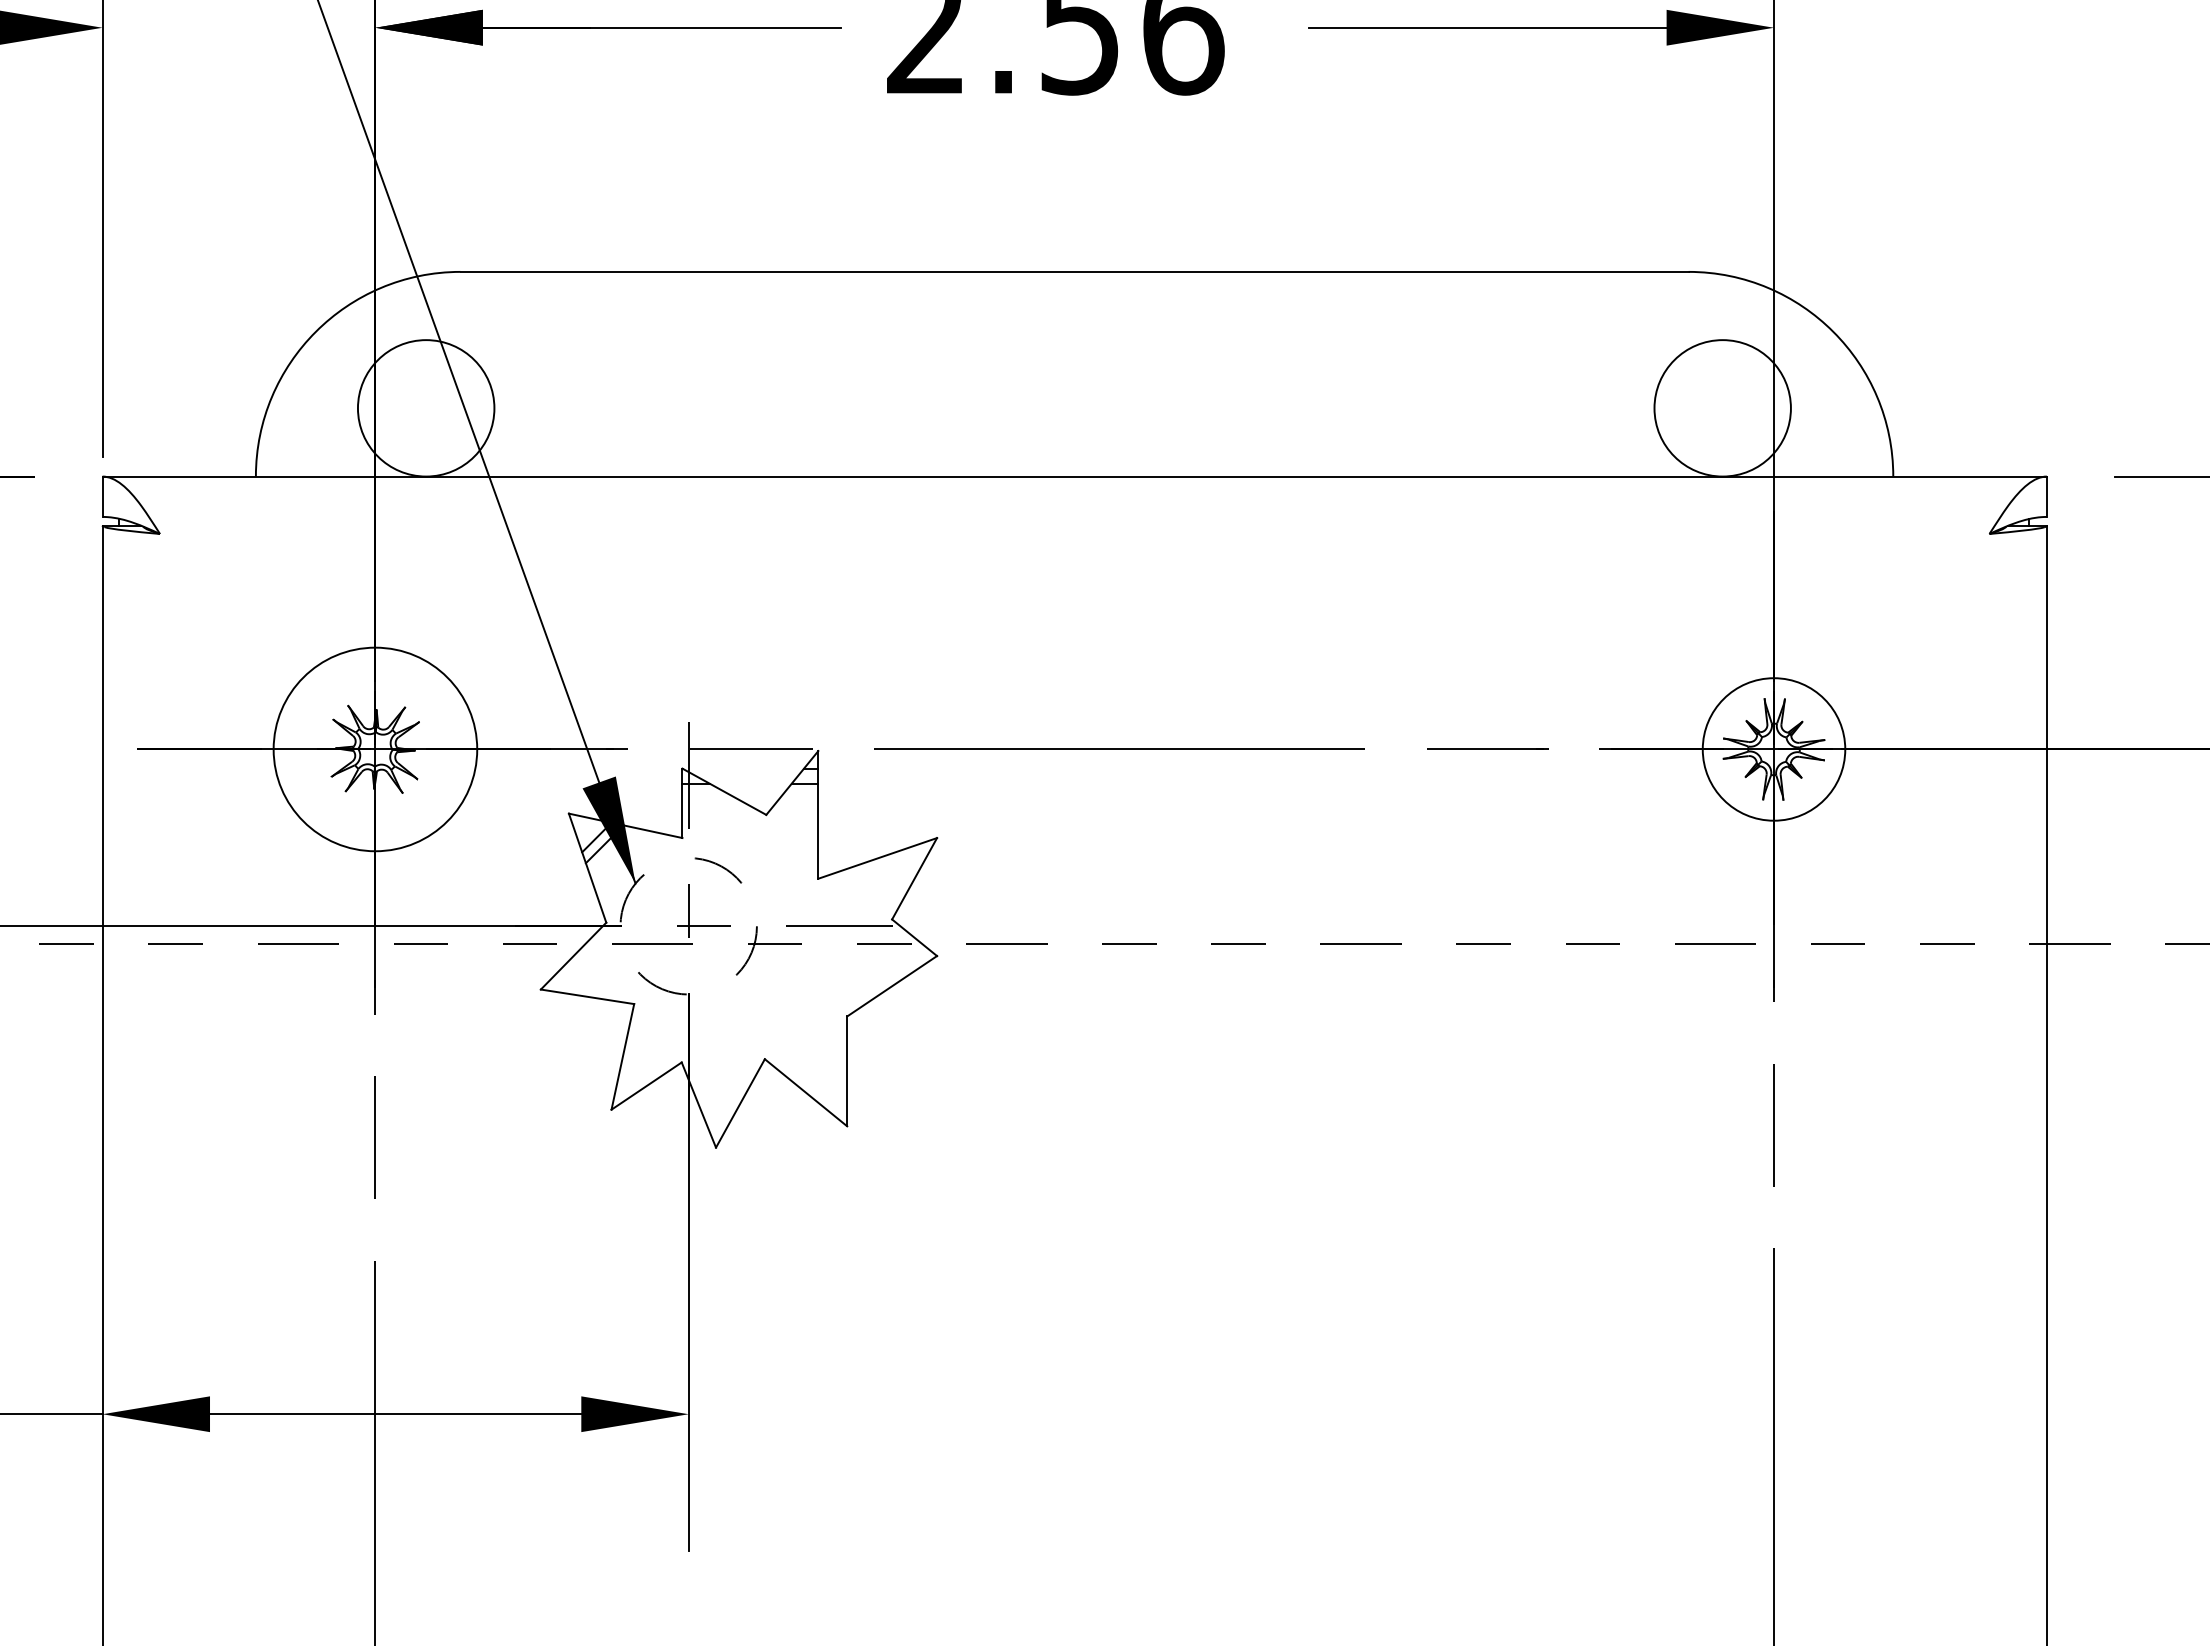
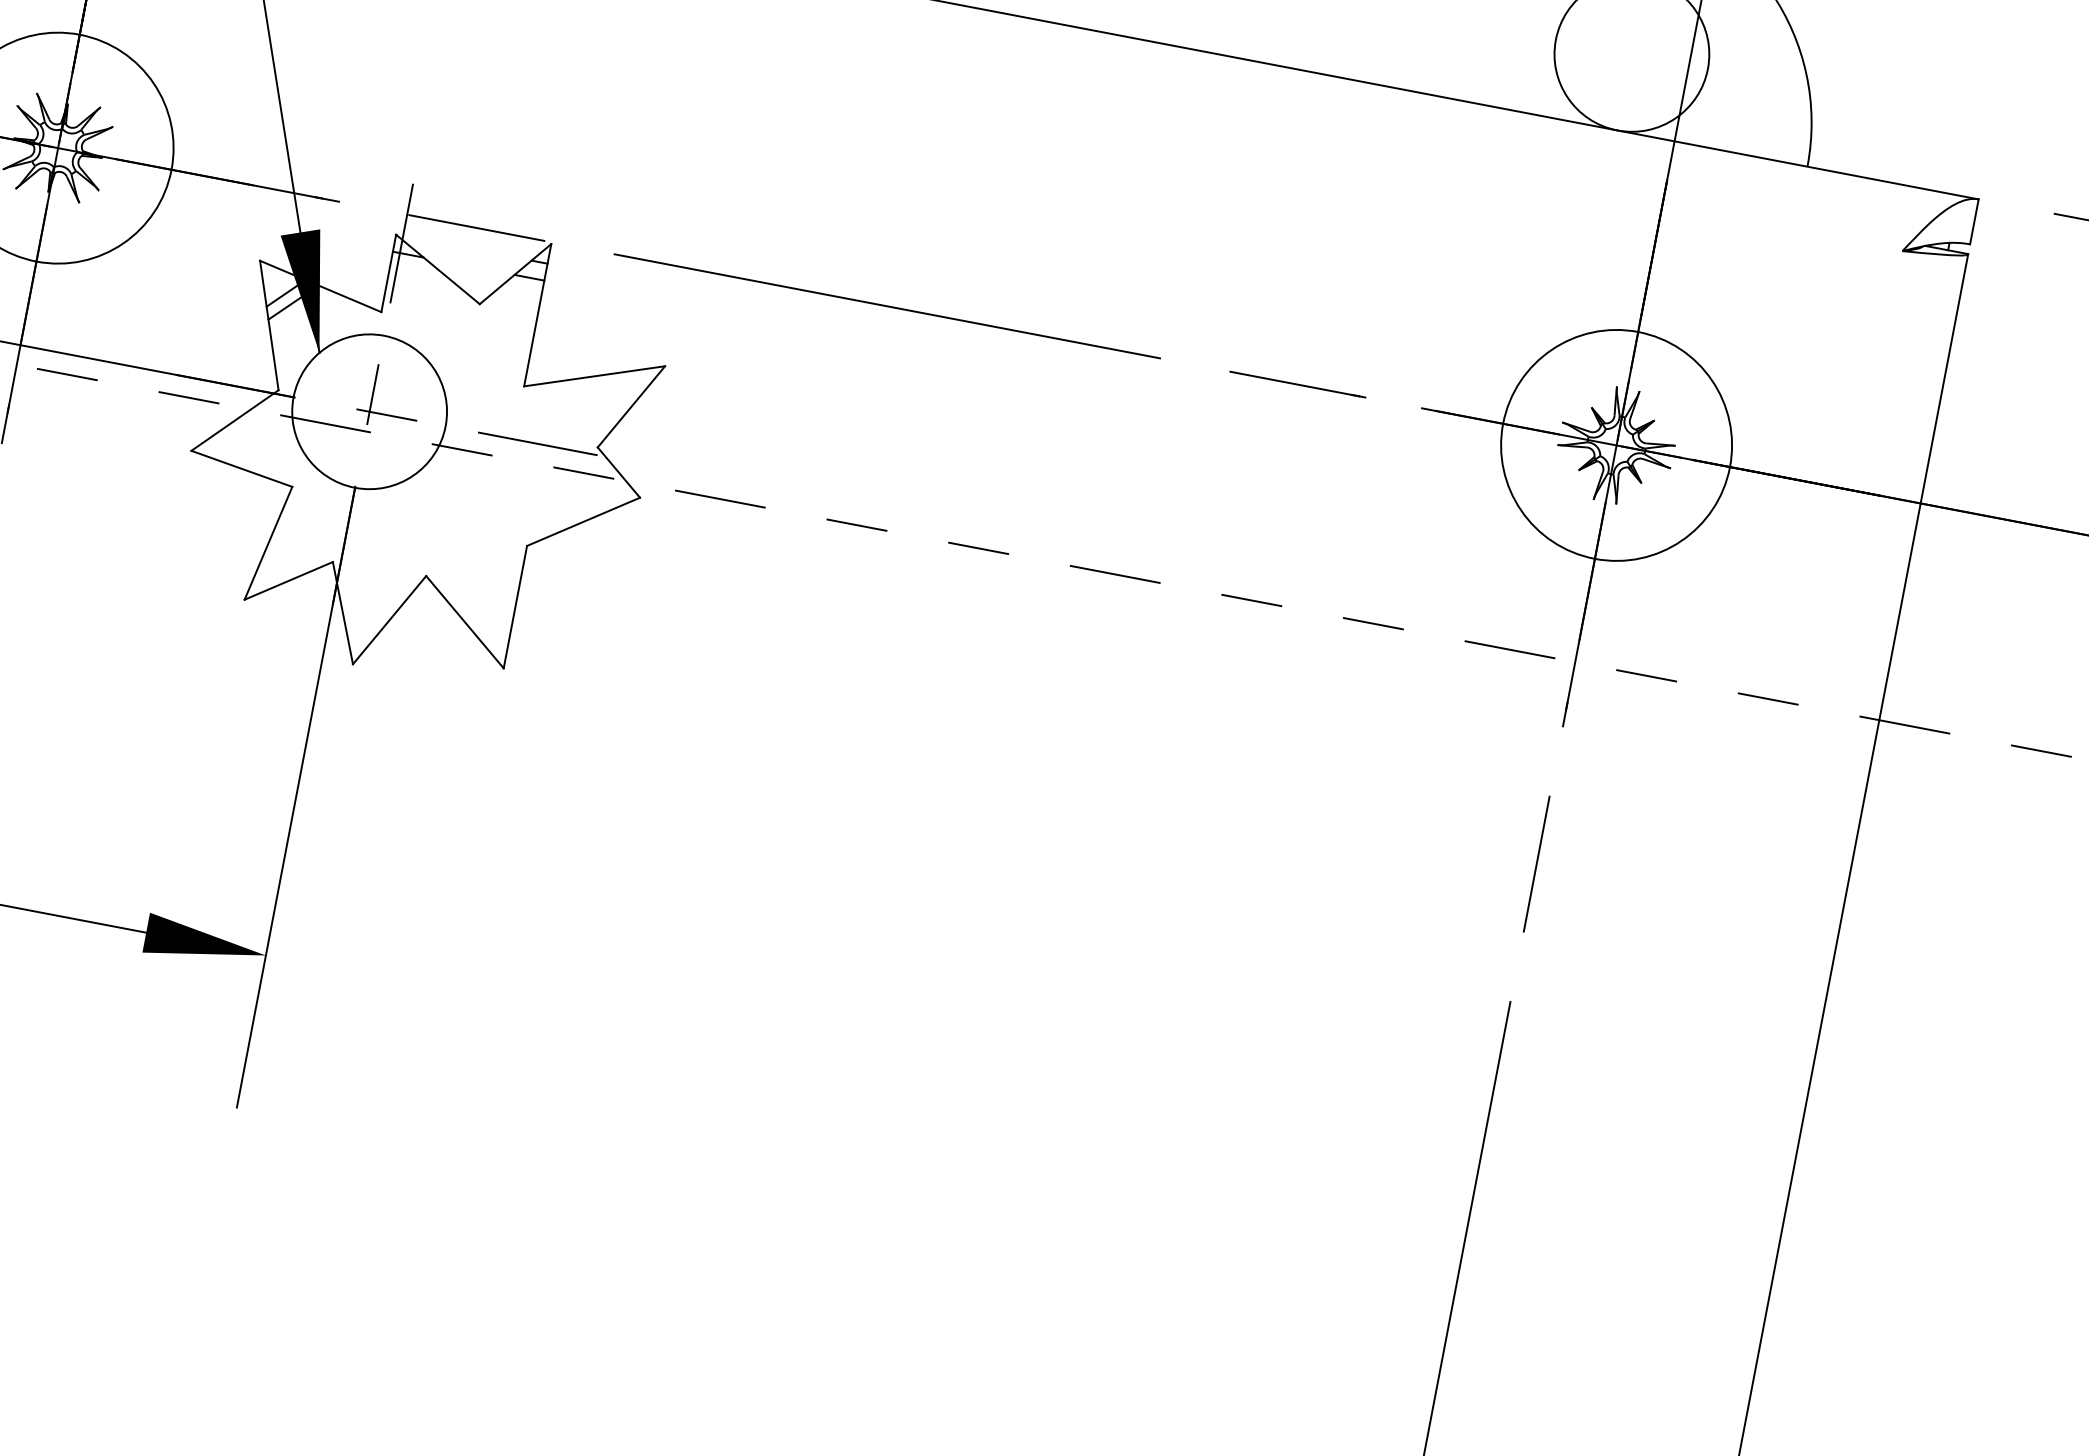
circle: (1773, 749) -> (1615, 445), size x1.43
circle: (688, 926) -> (369, 411), dashed -> solid

